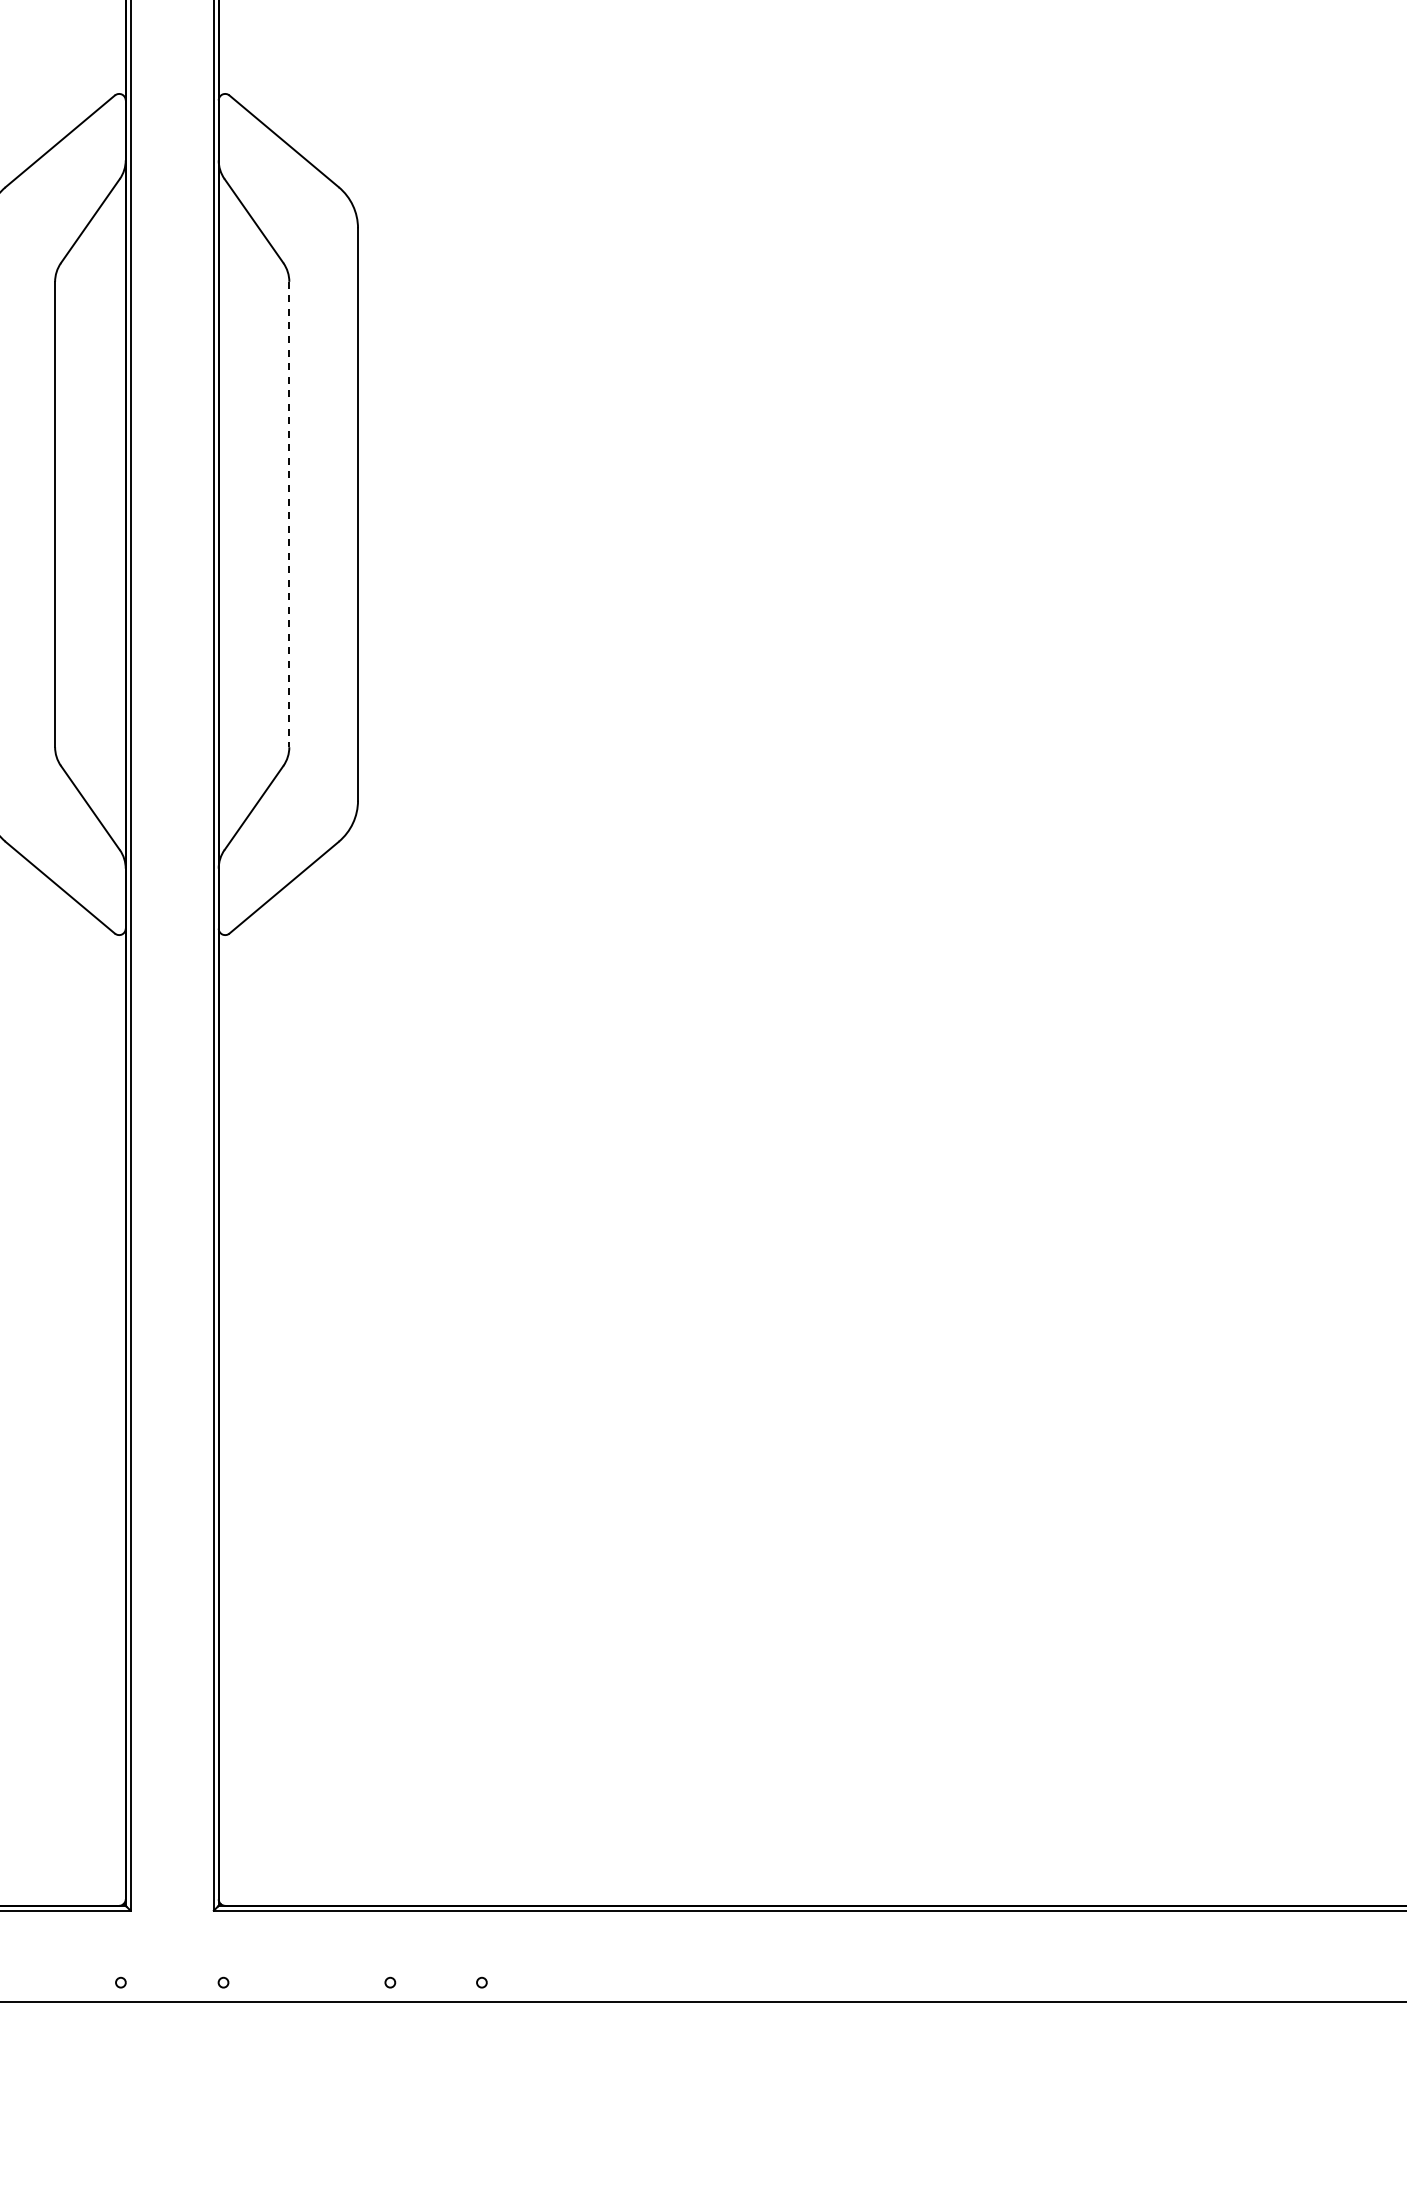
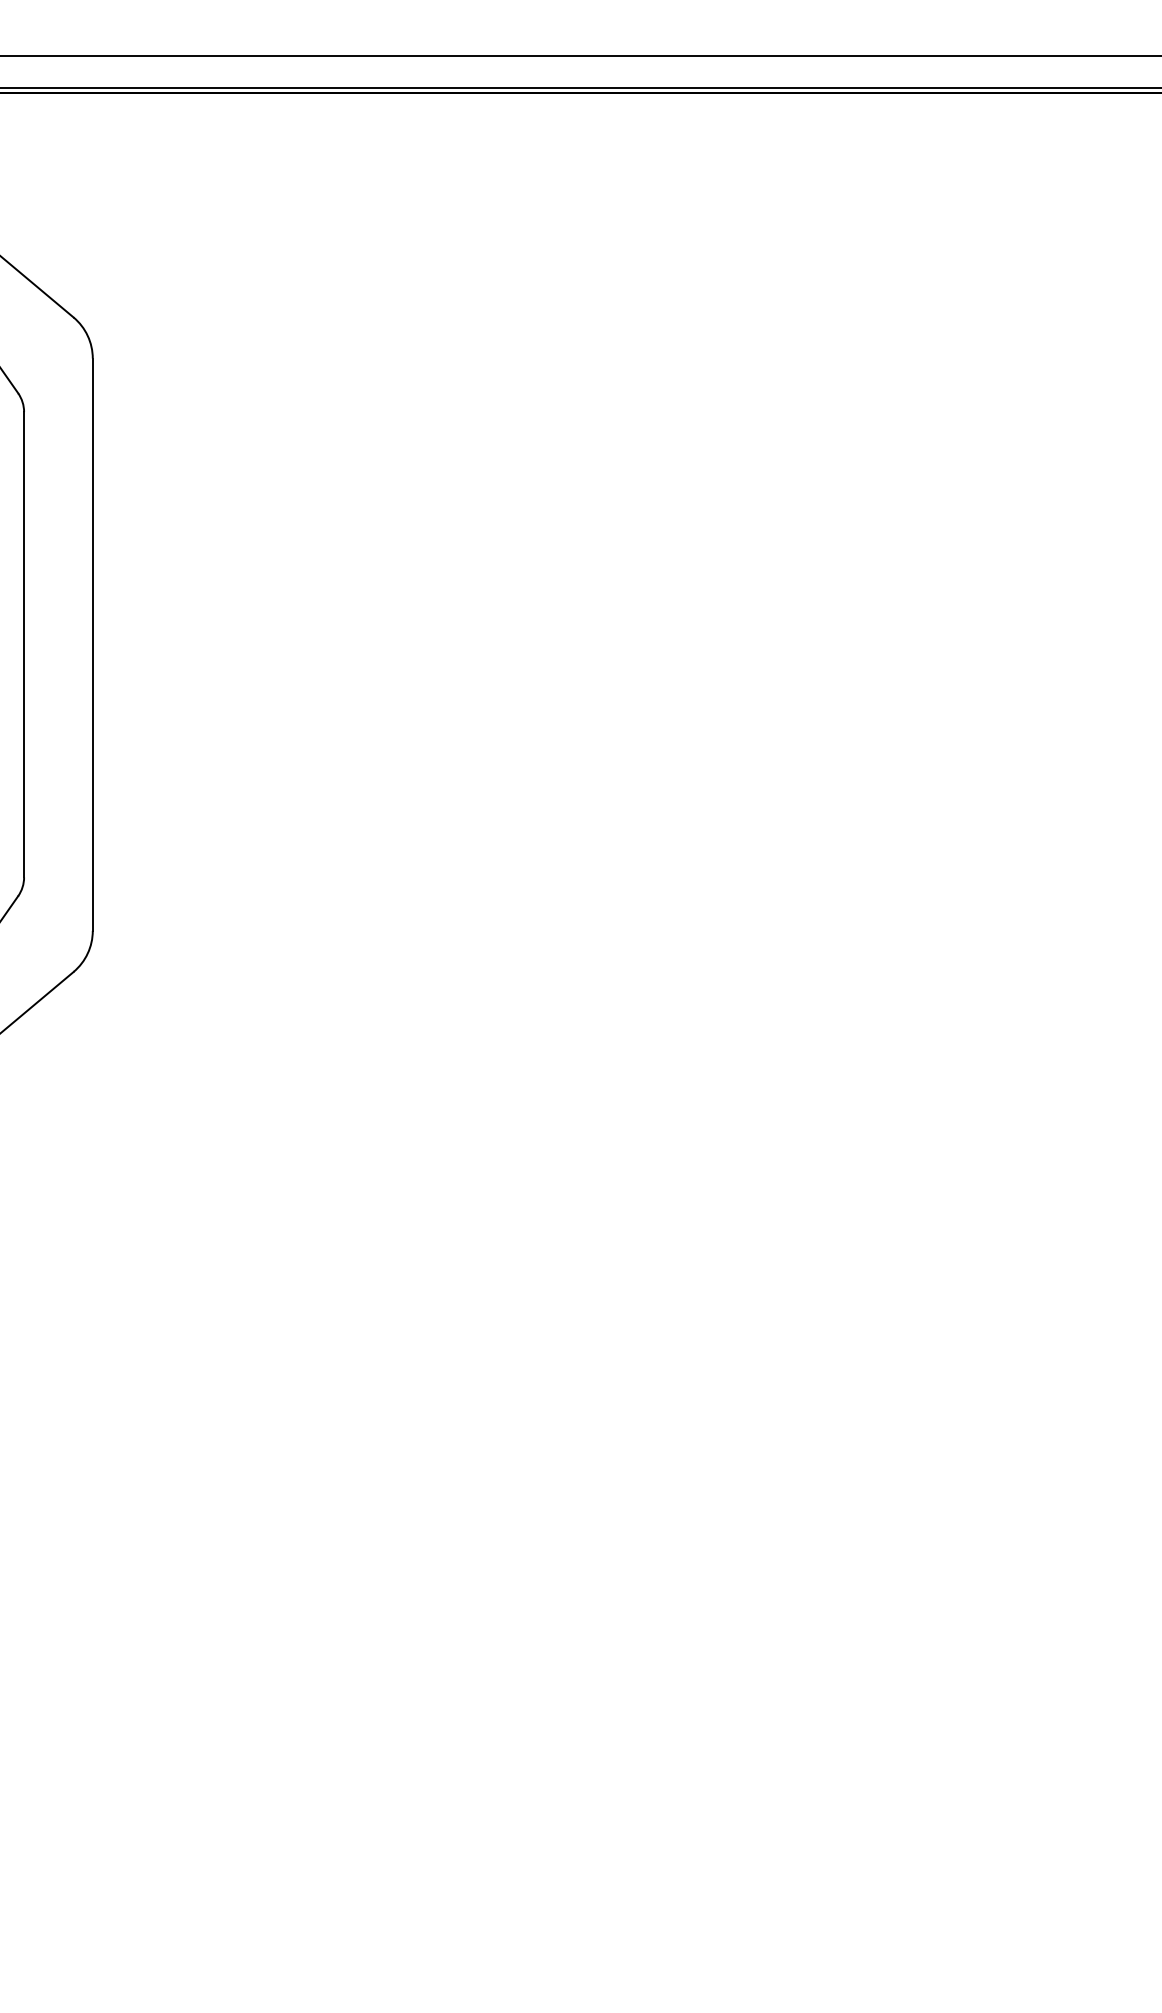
line: (289, 514) -> (24, 644), dashed -> solid

